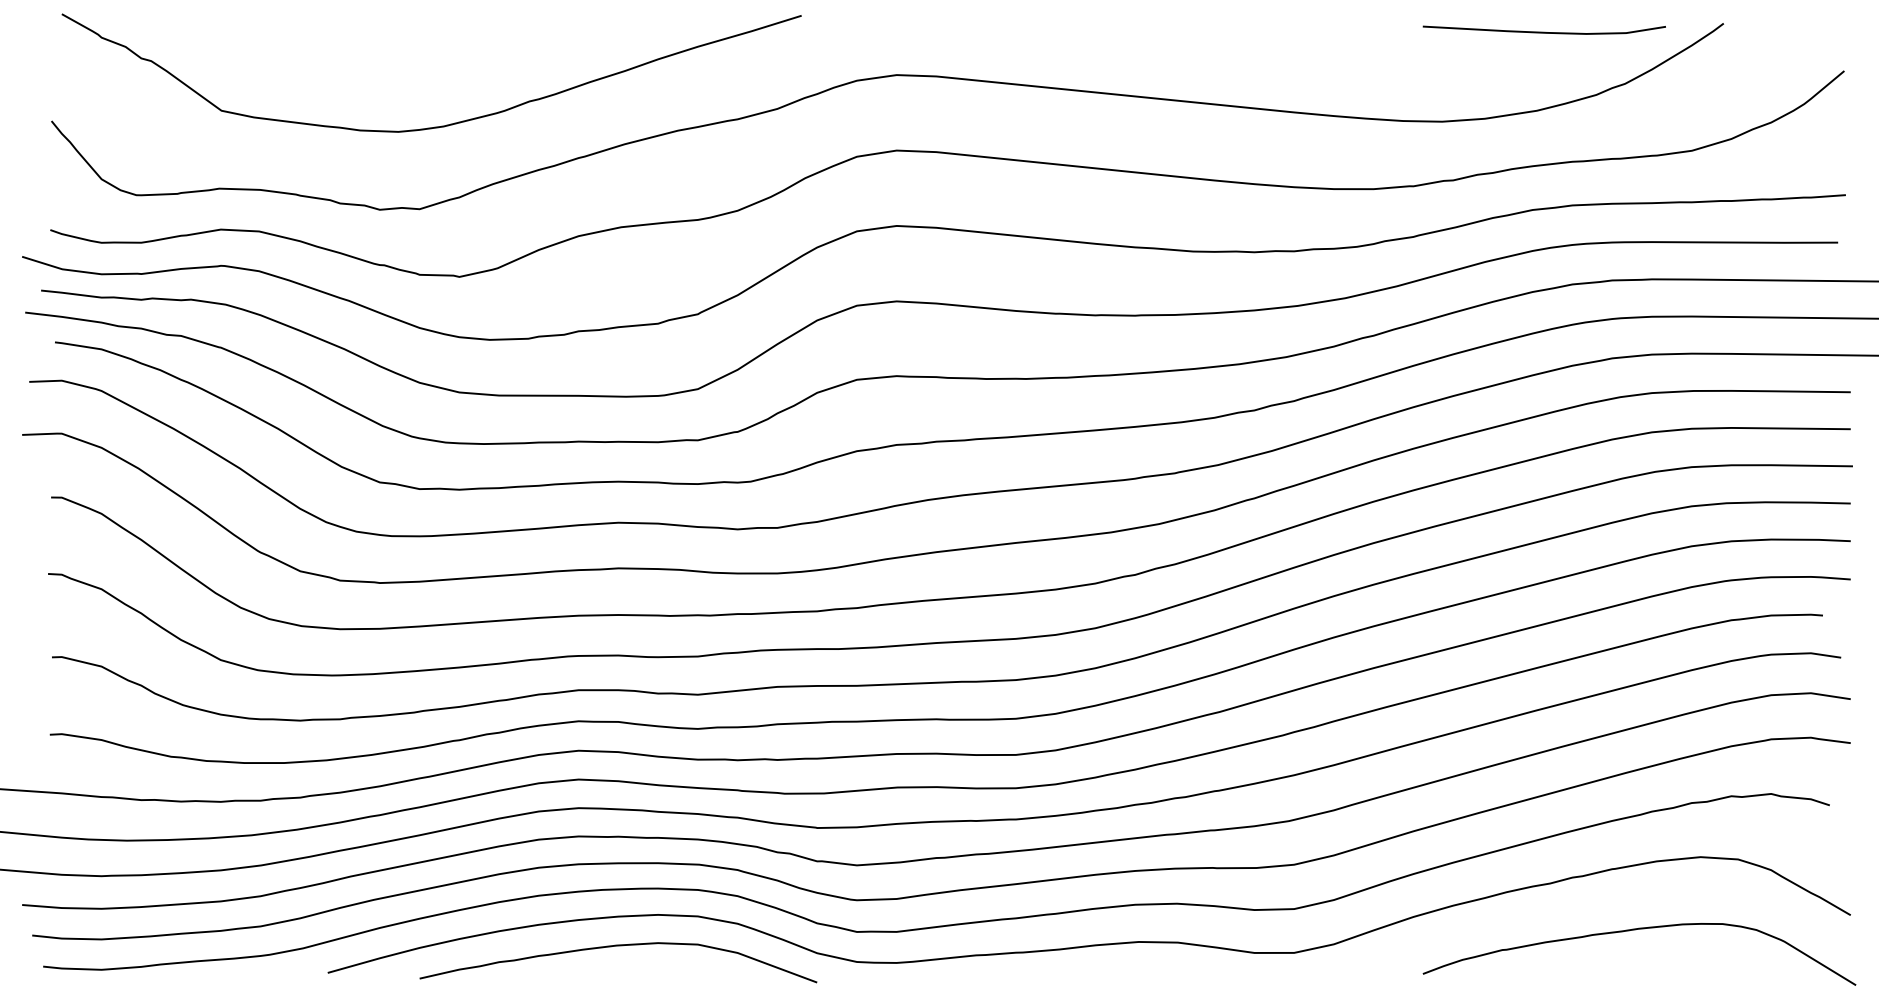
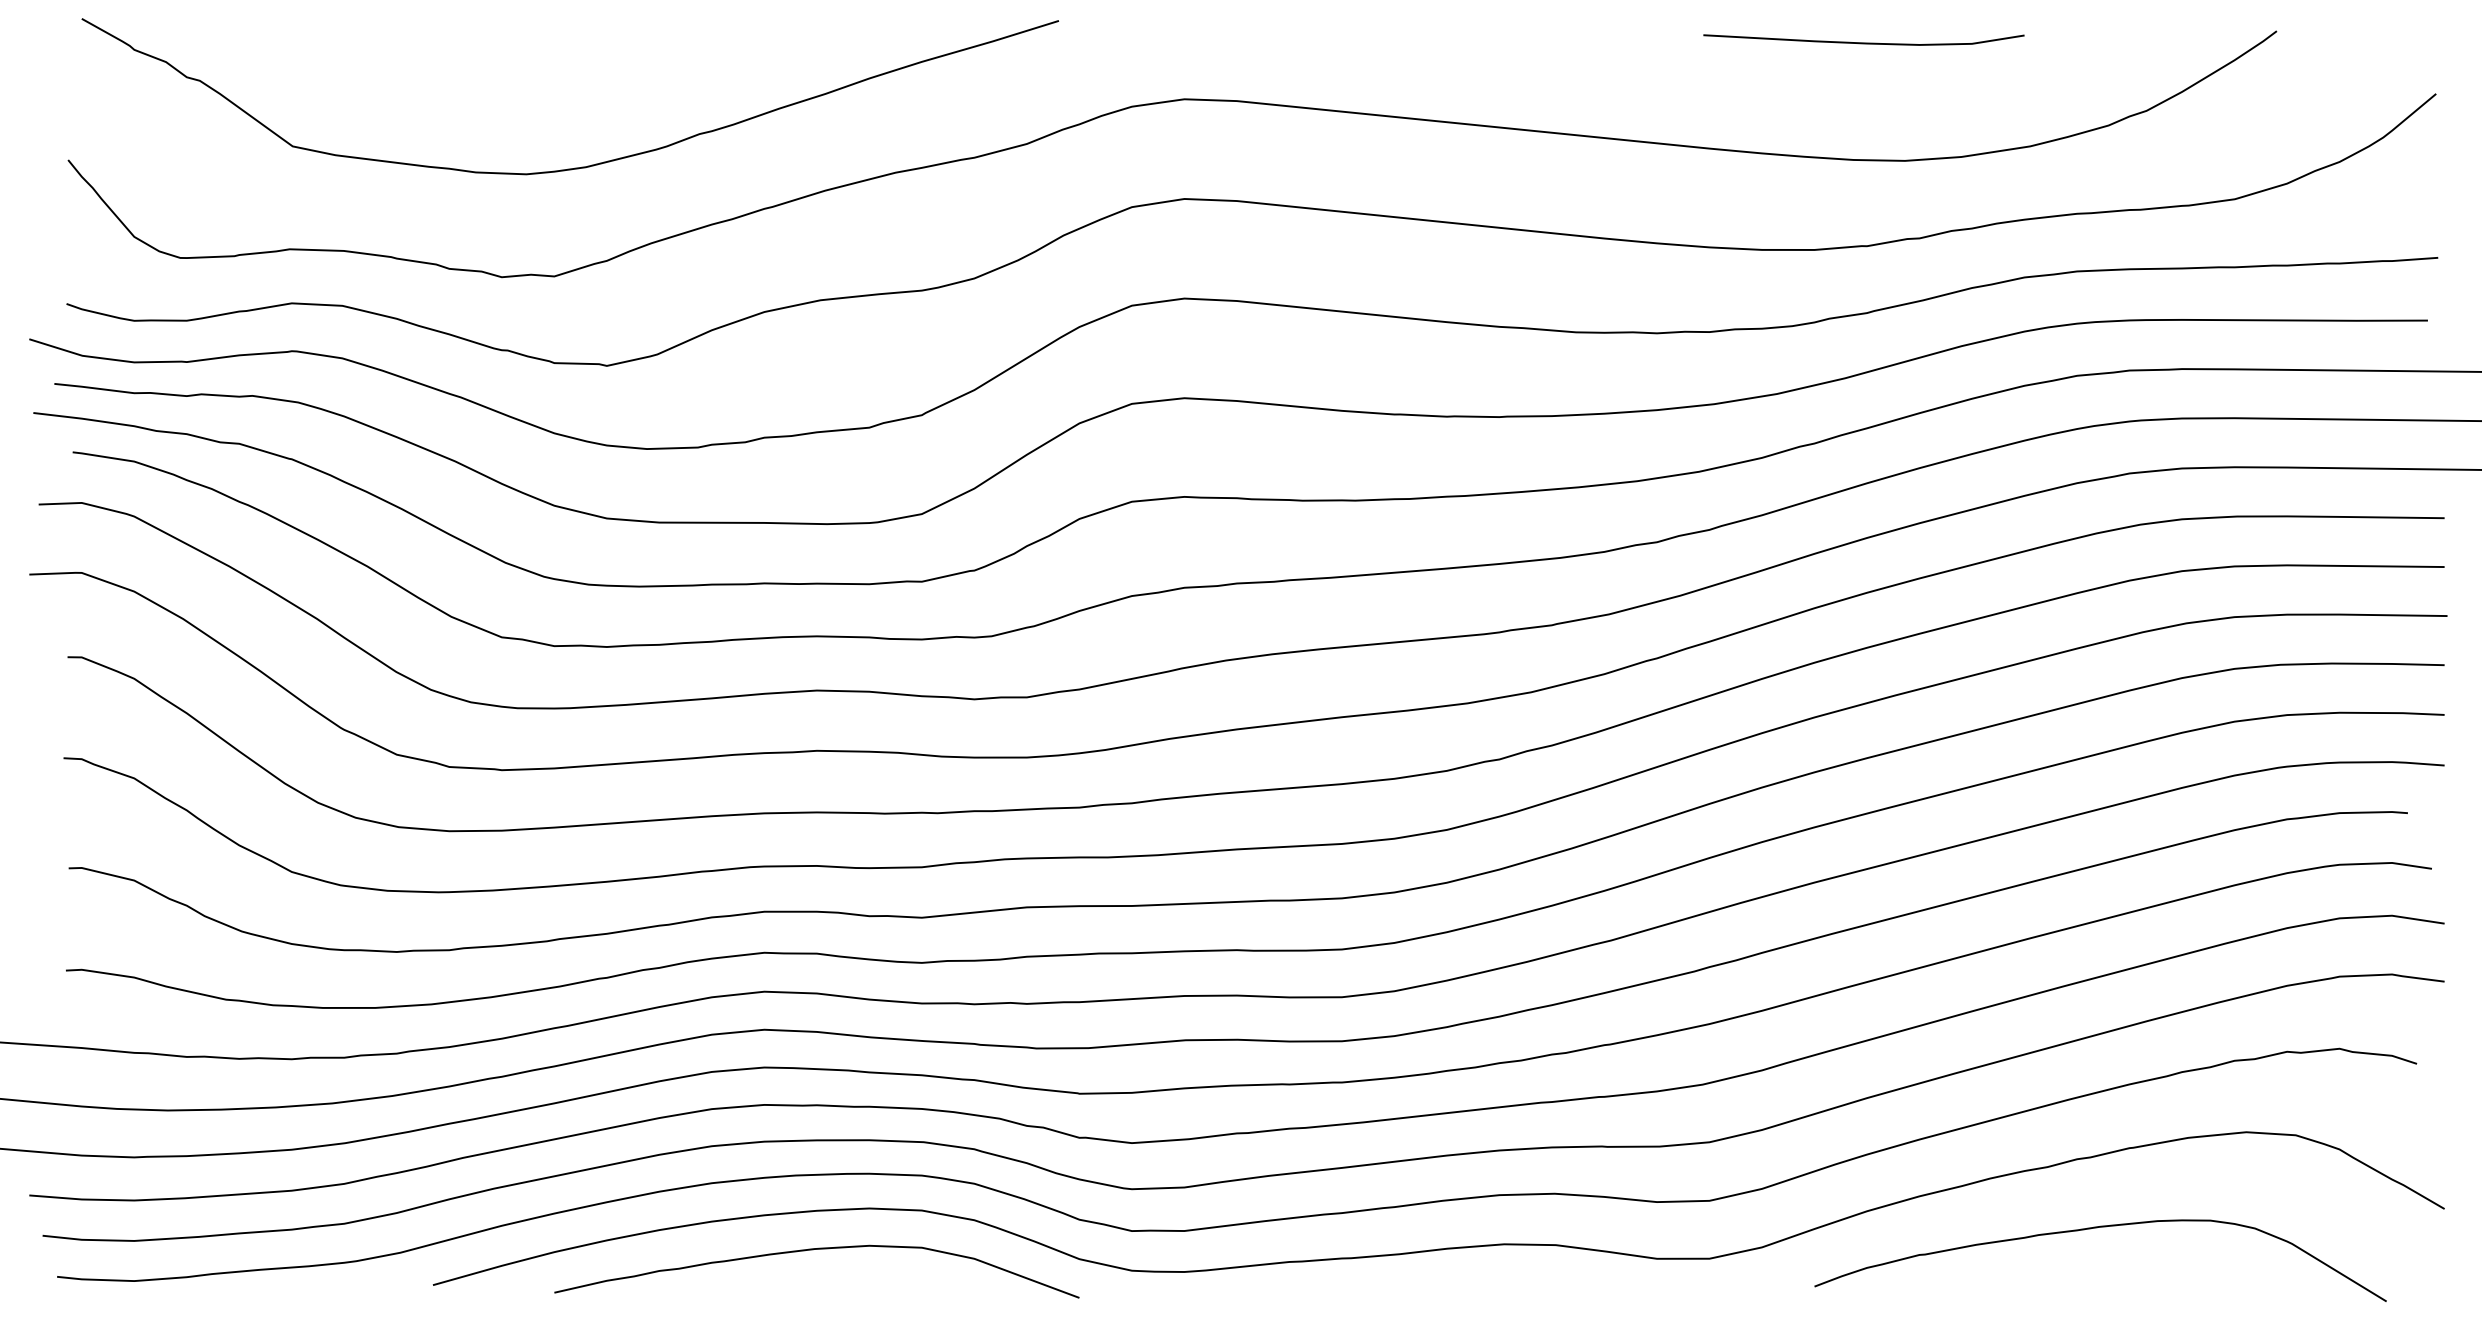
curve: (1544, 32) -> (1863, 42), moved
curve: (1637, 930) -> (2097, 1228), moved

